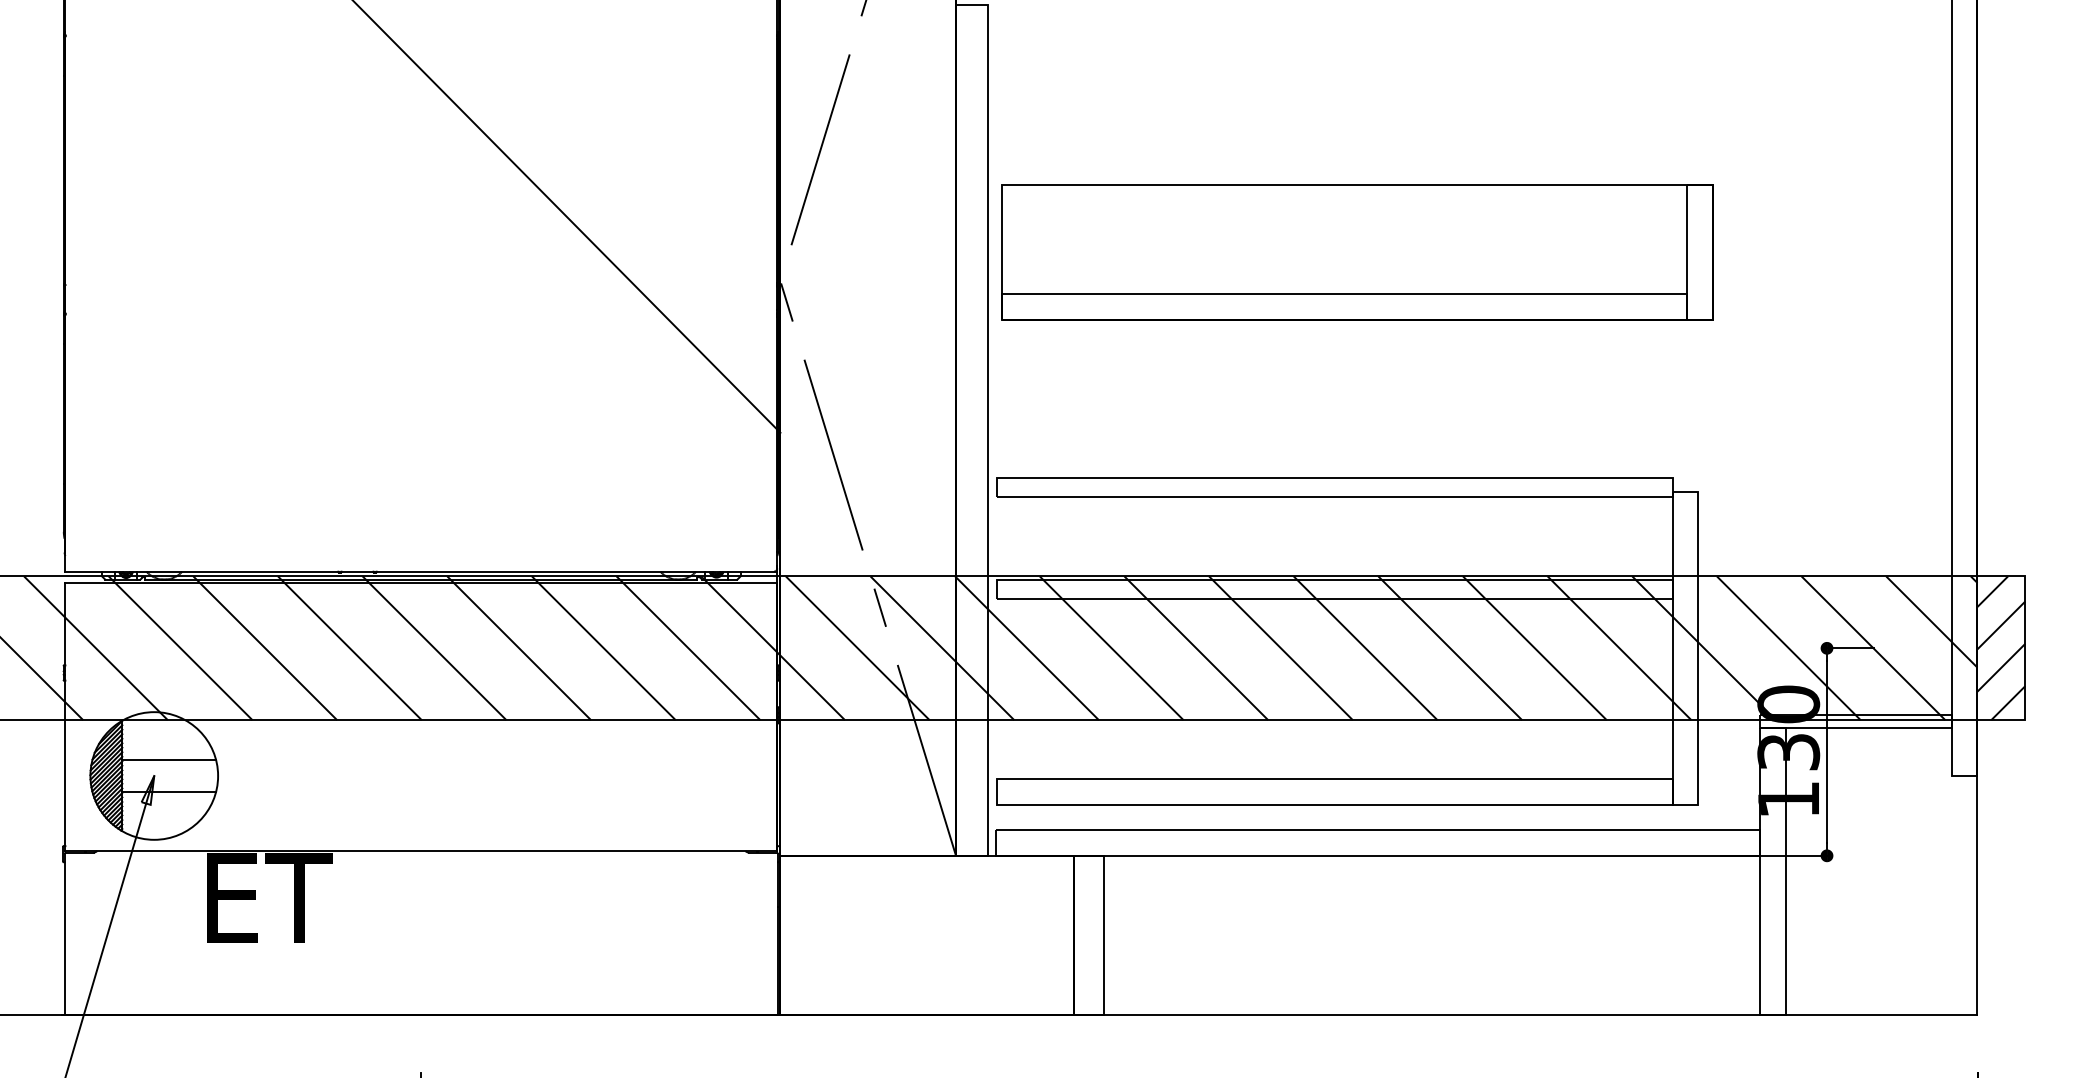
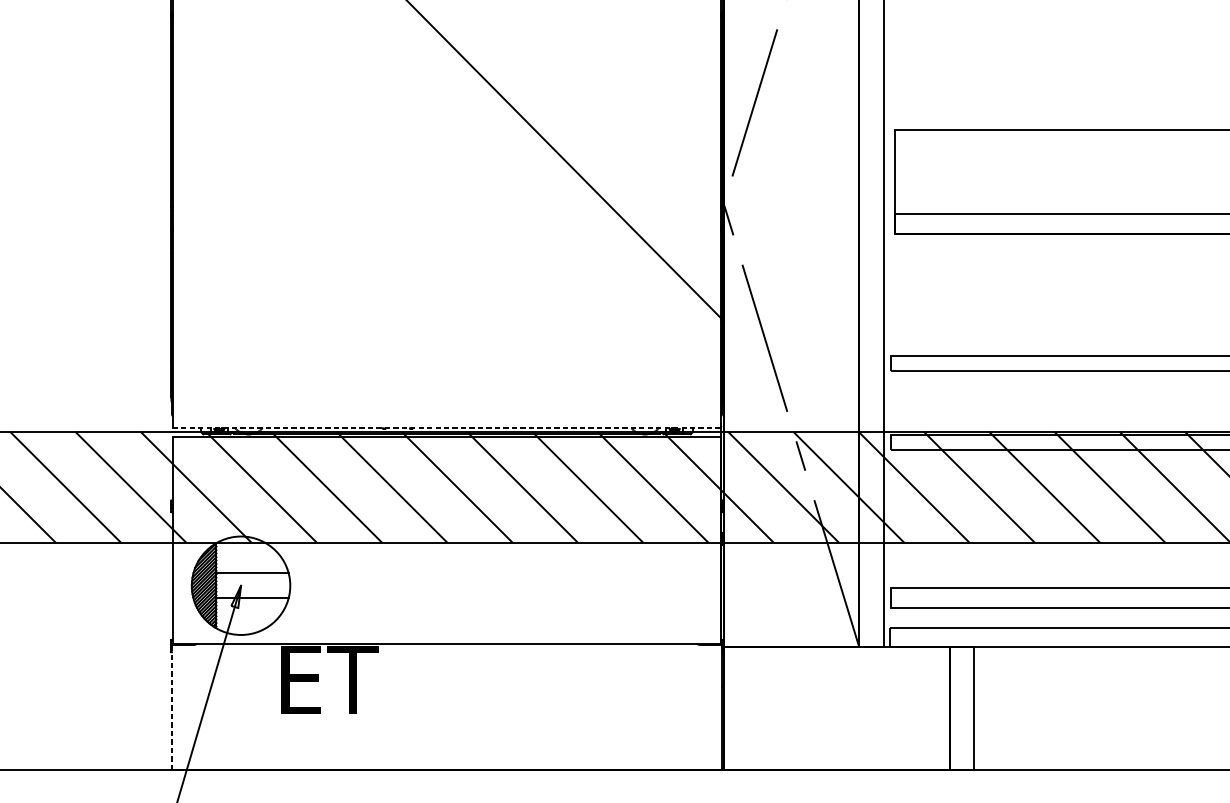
line: (421, 571) -> (447, 428), solid -> dashed
line: (64, 934) -> (171, 707), solid -> dashed

